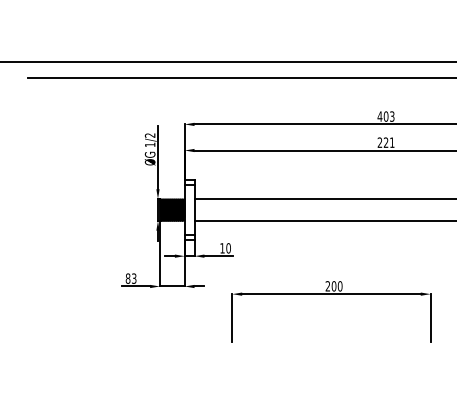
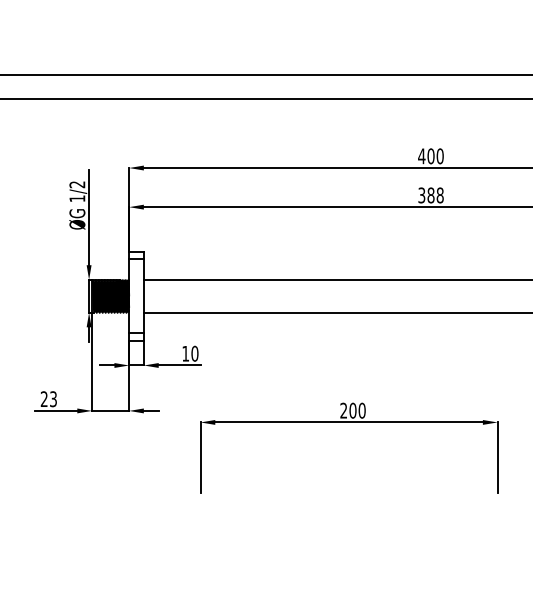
text: (391, 116) -> (439, 156), 403 -> 400
text: (385, 142) -> (430, 195), 221 -> 388
text: (127, 278) -> (43, 398), 83 -> 23

